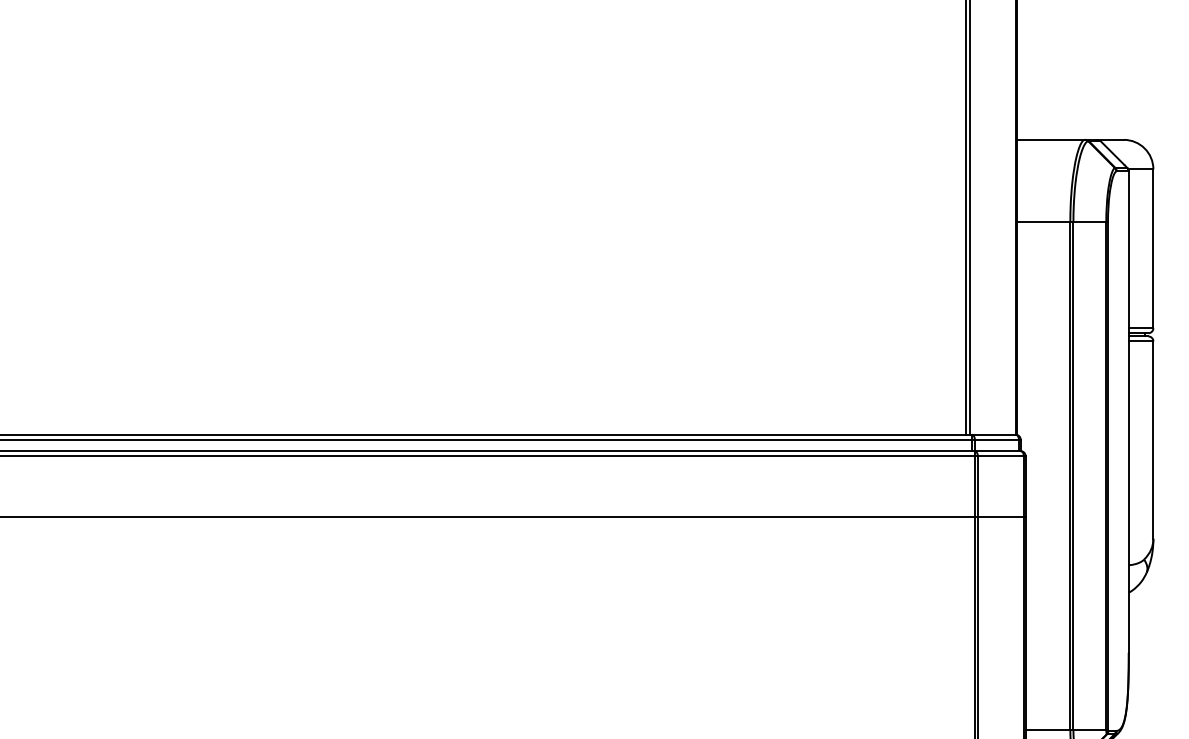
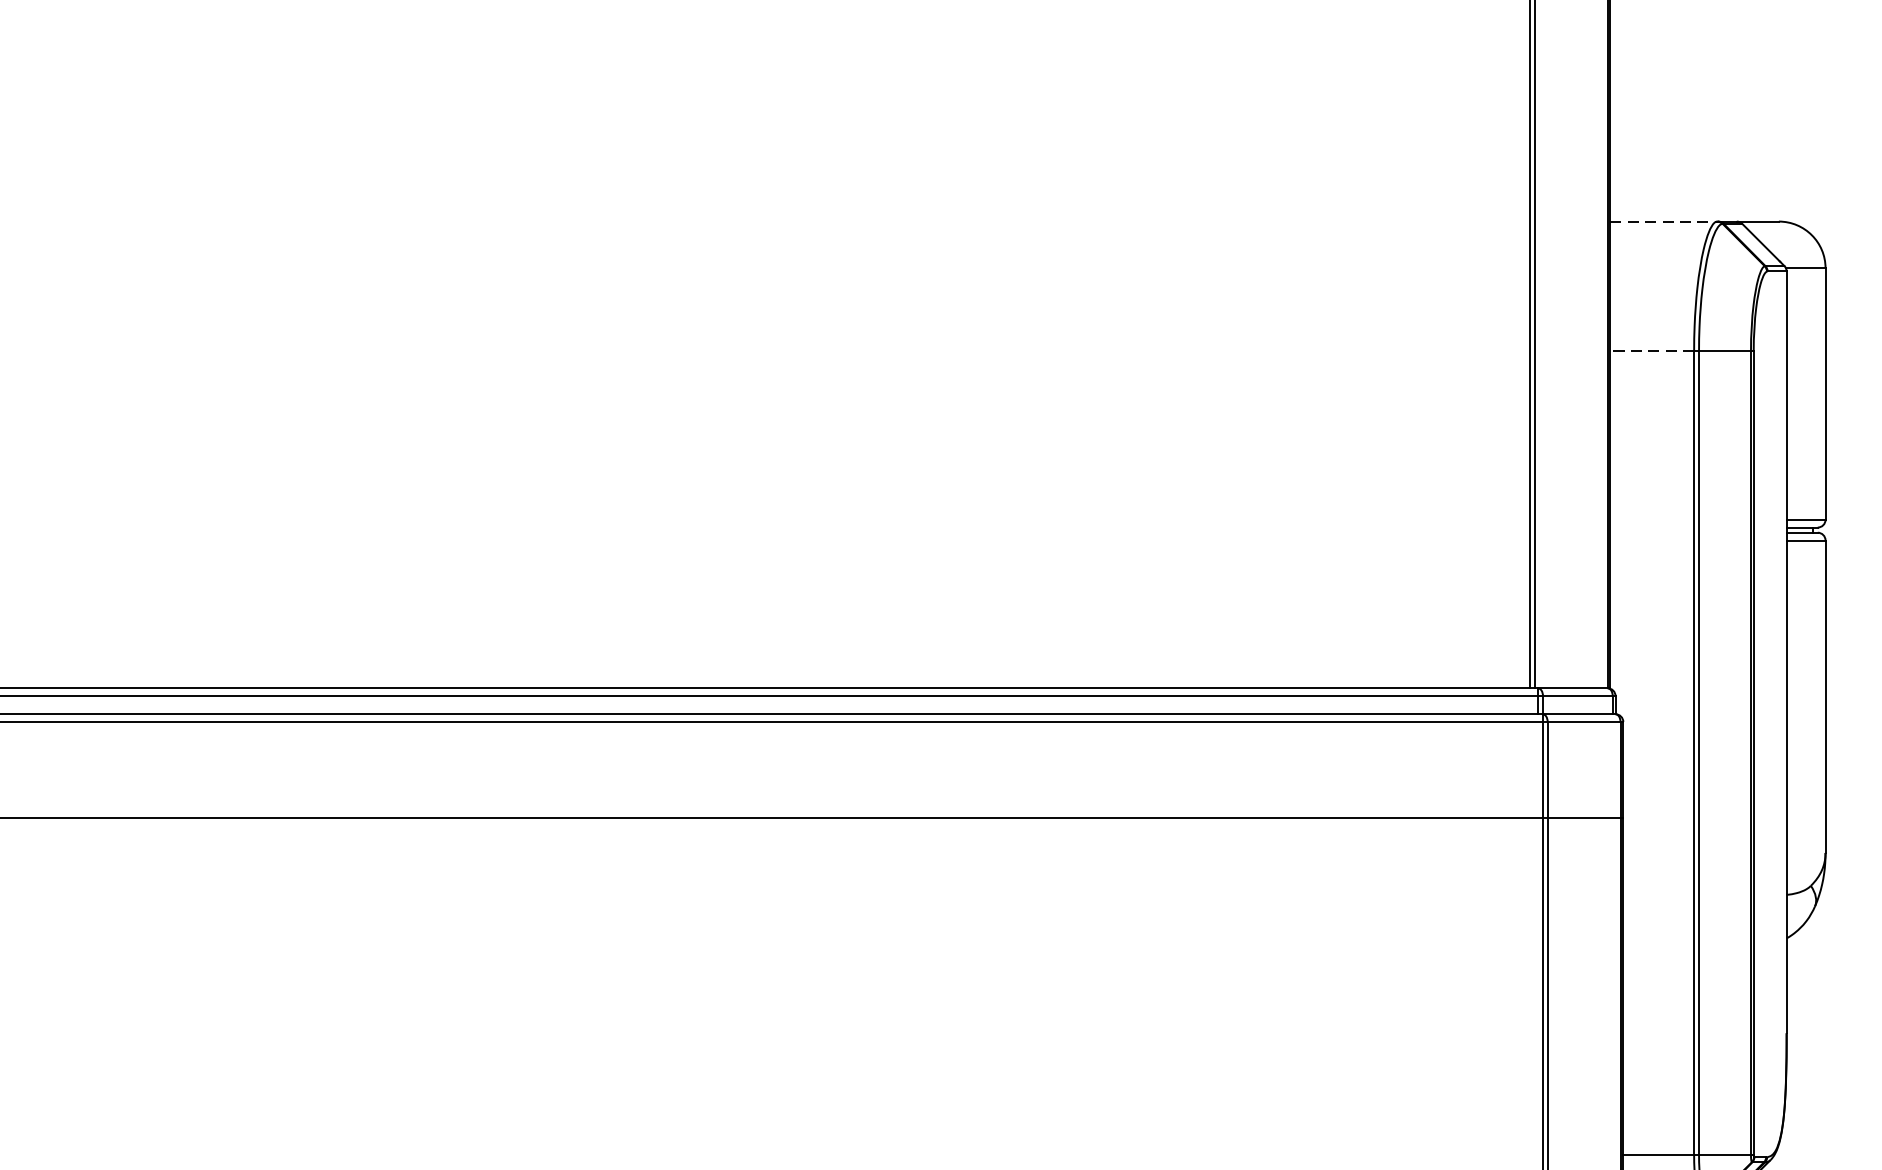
line: (1051, 139) -> (1664, 220), solid -> dashed
line: (1043, 221) -> (1651, 350), solid -> dashed

